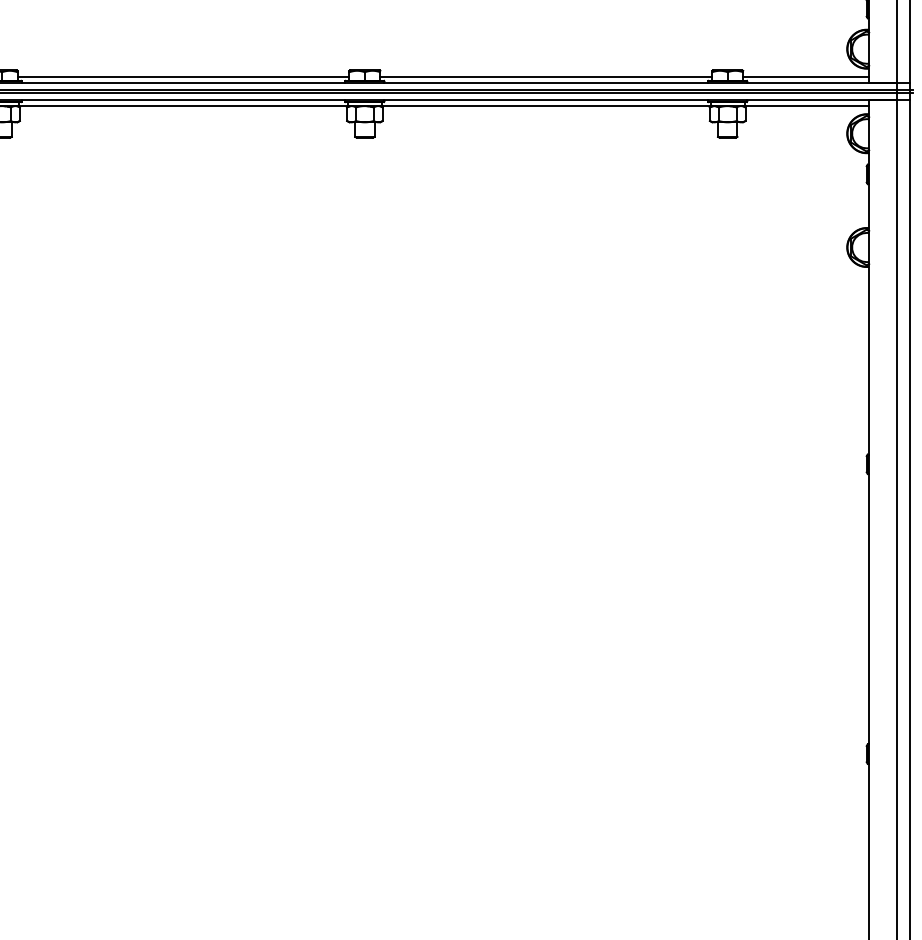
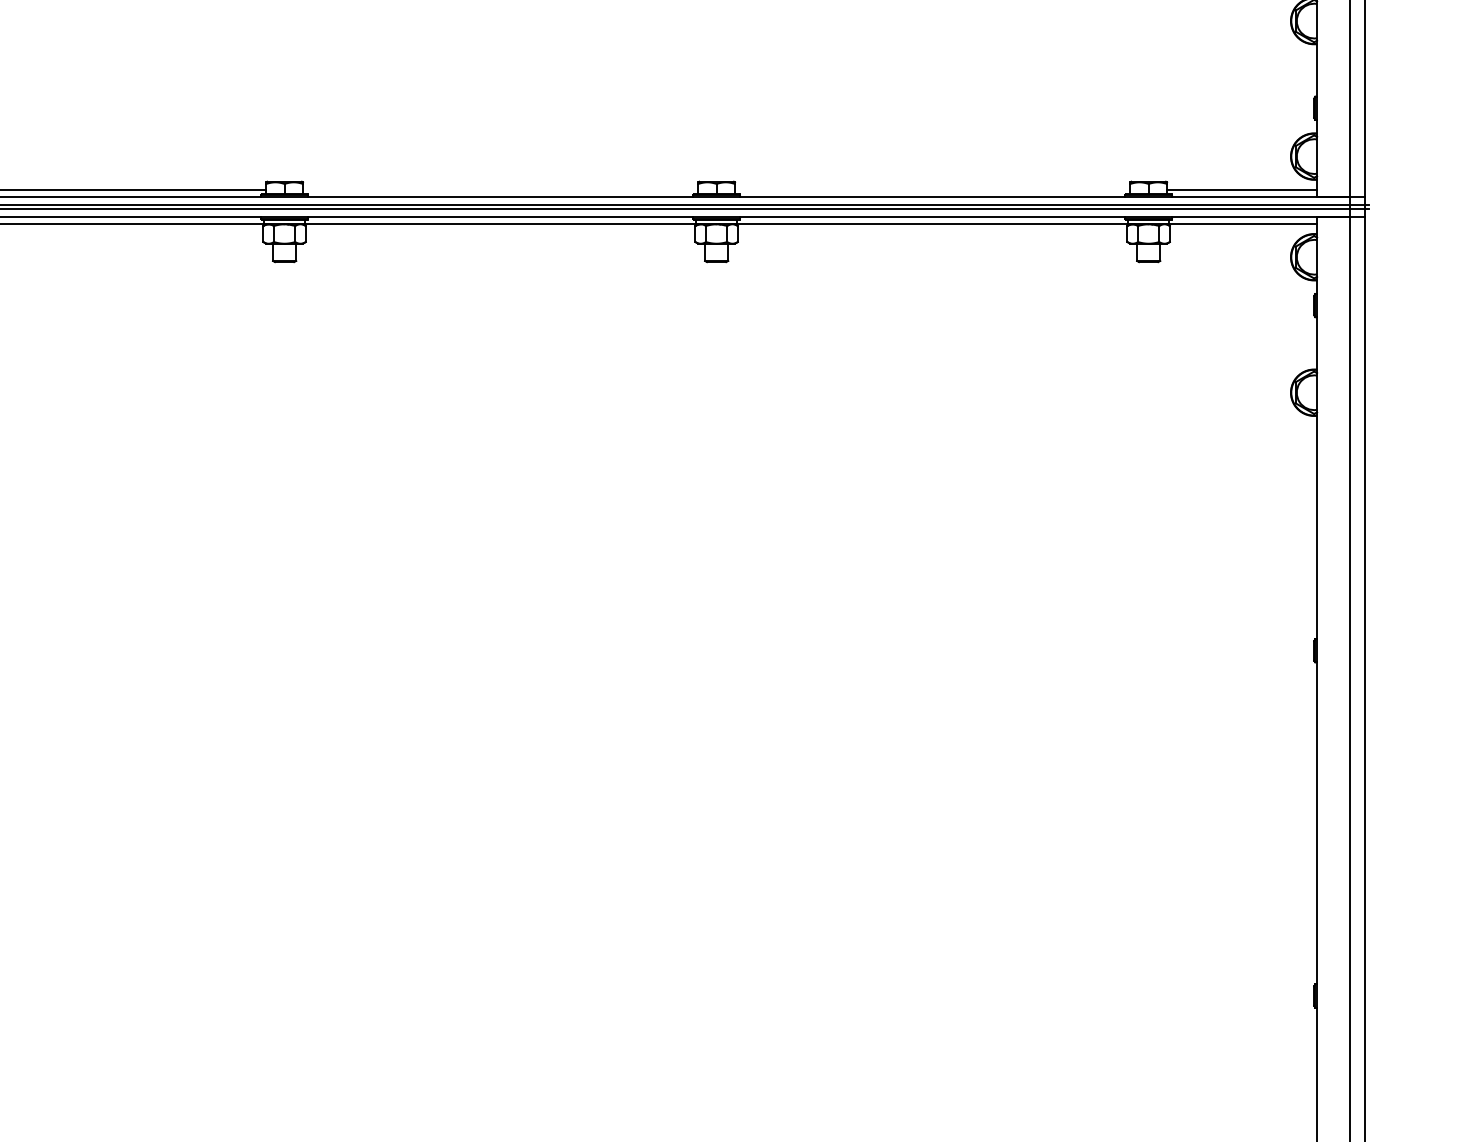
line: (183, 76) -> (500, 189), removed
line: (546, 76) -> (932, 189), removed

